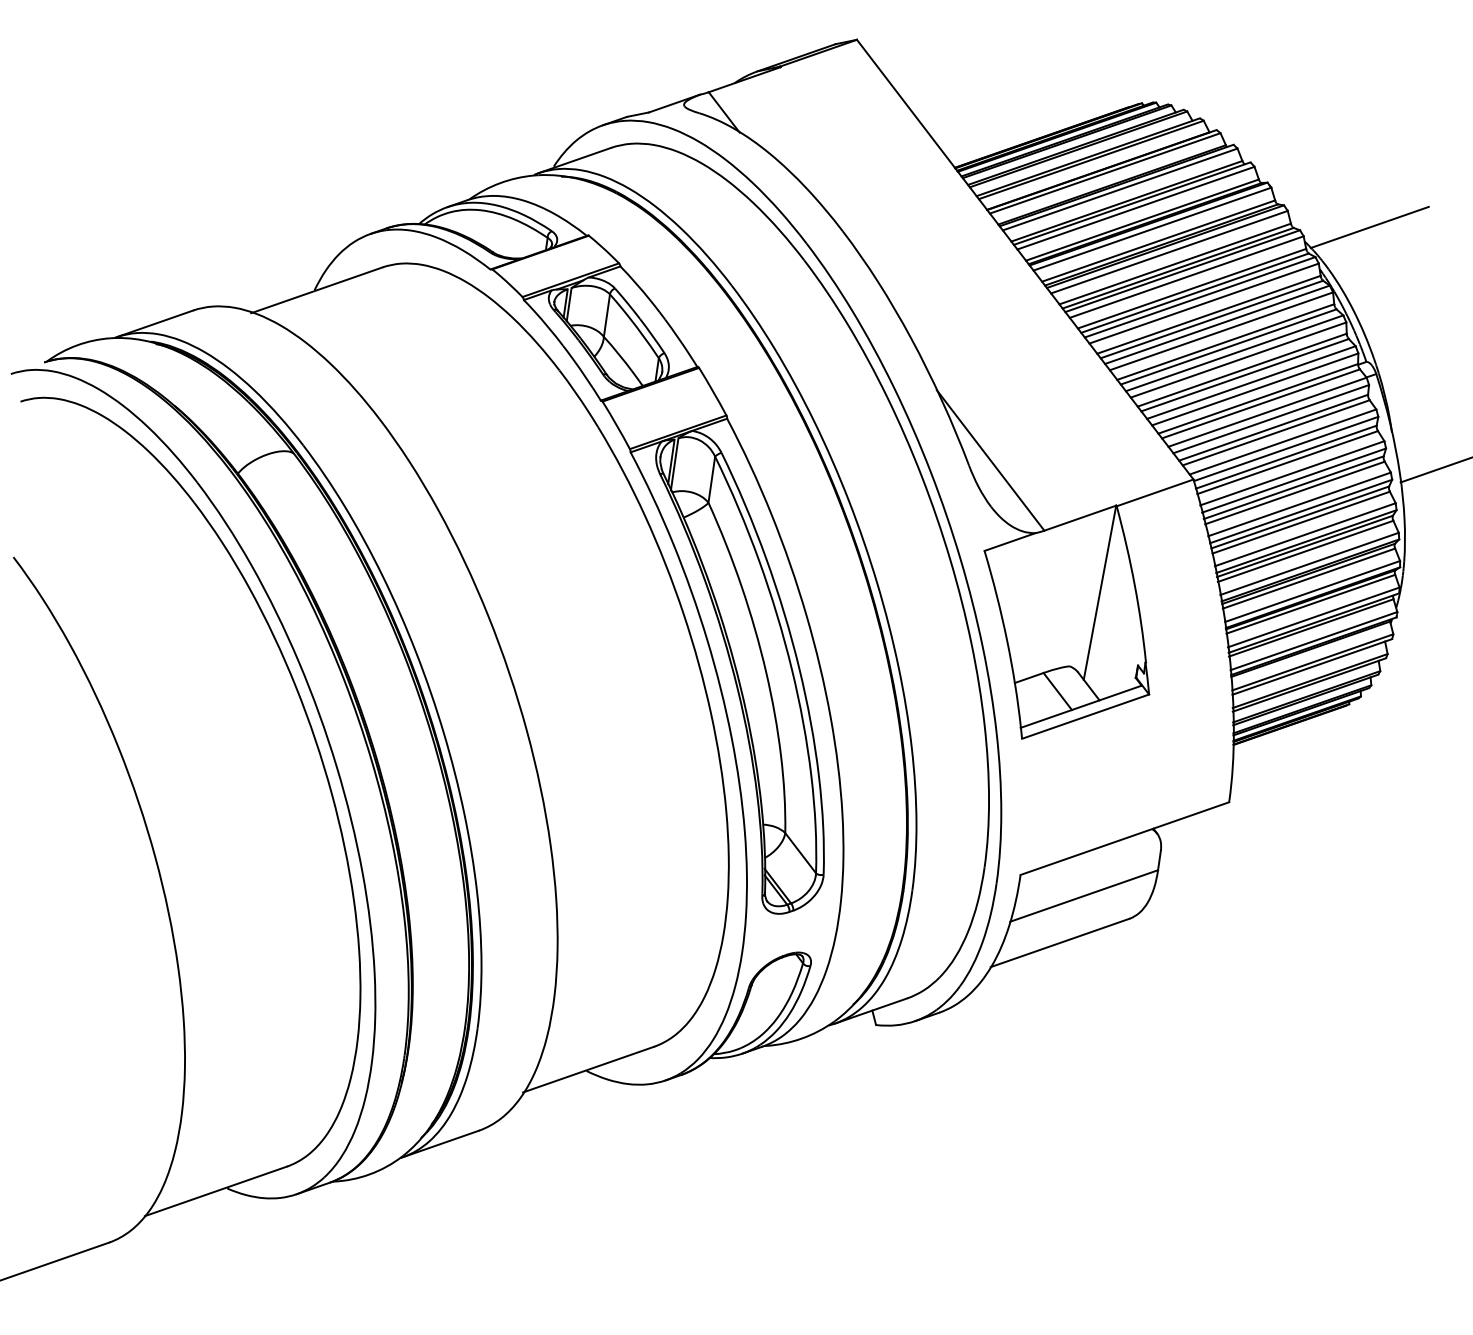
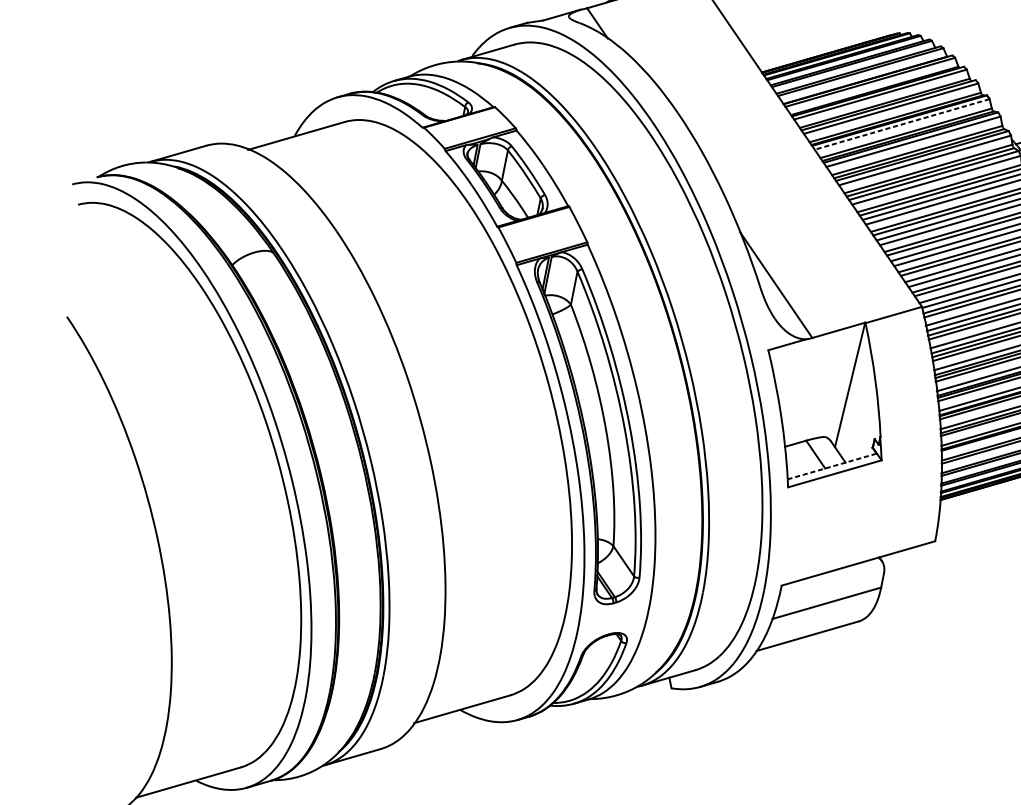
line: (1152, 229) -> (902, 124), solid -> dashed
line: (1081, 706) -> (832, 466), solid -> dashed

